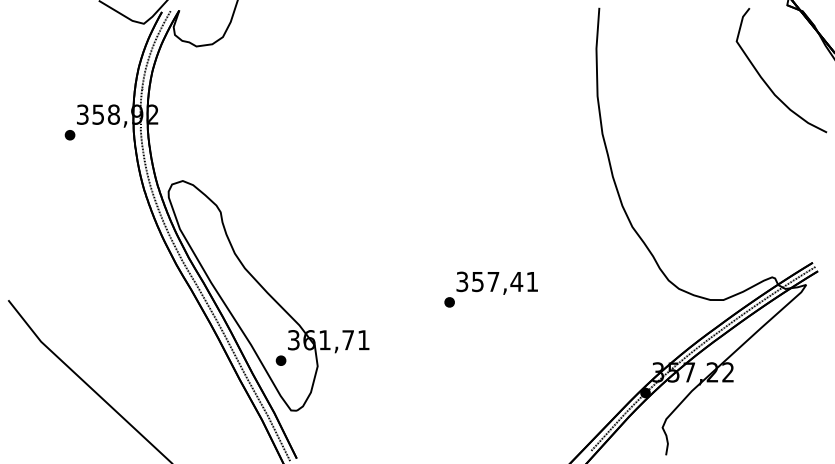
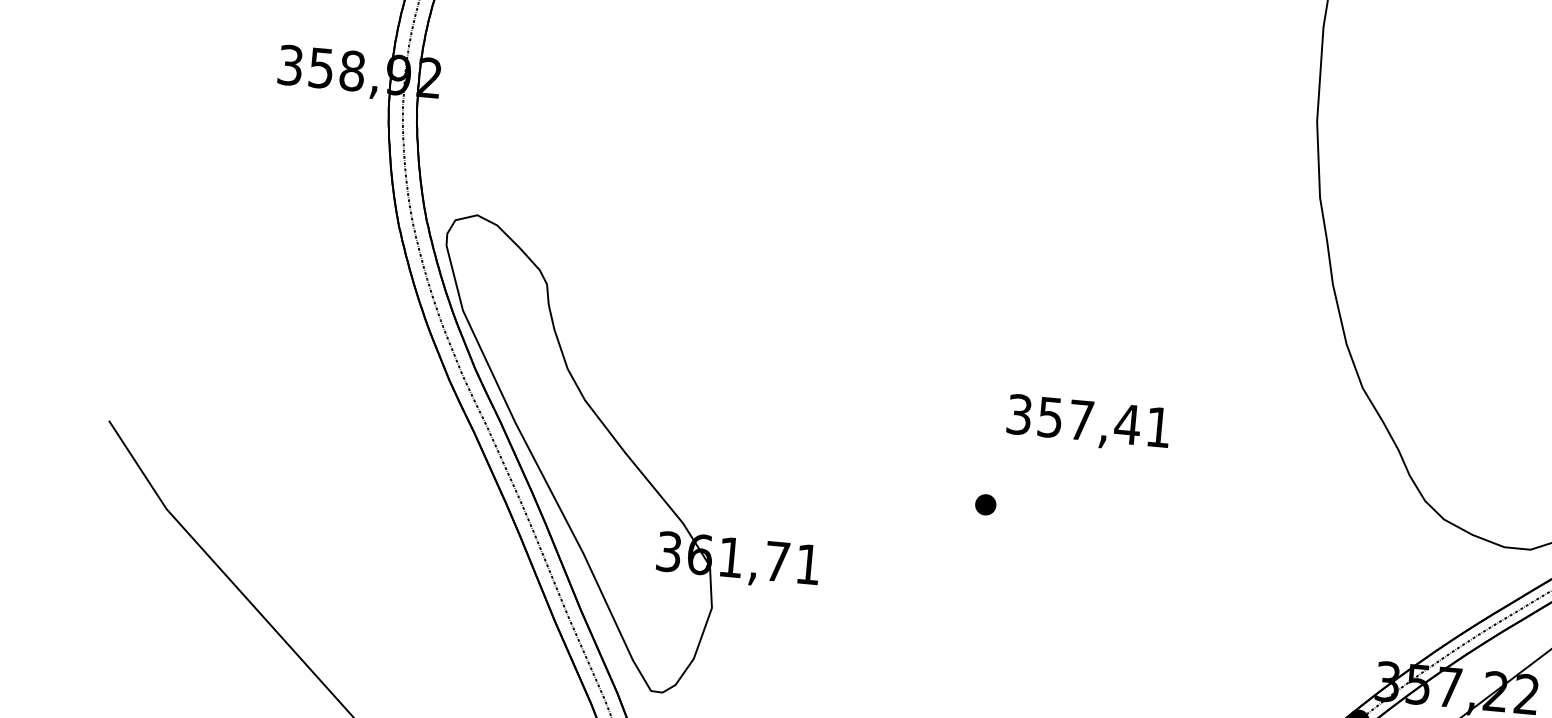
part: (69, 135) -> (260, 104), removed
text: (496, 282) -> (1087, 422), moved
part: (280, 360) -> (639, 589), removed

